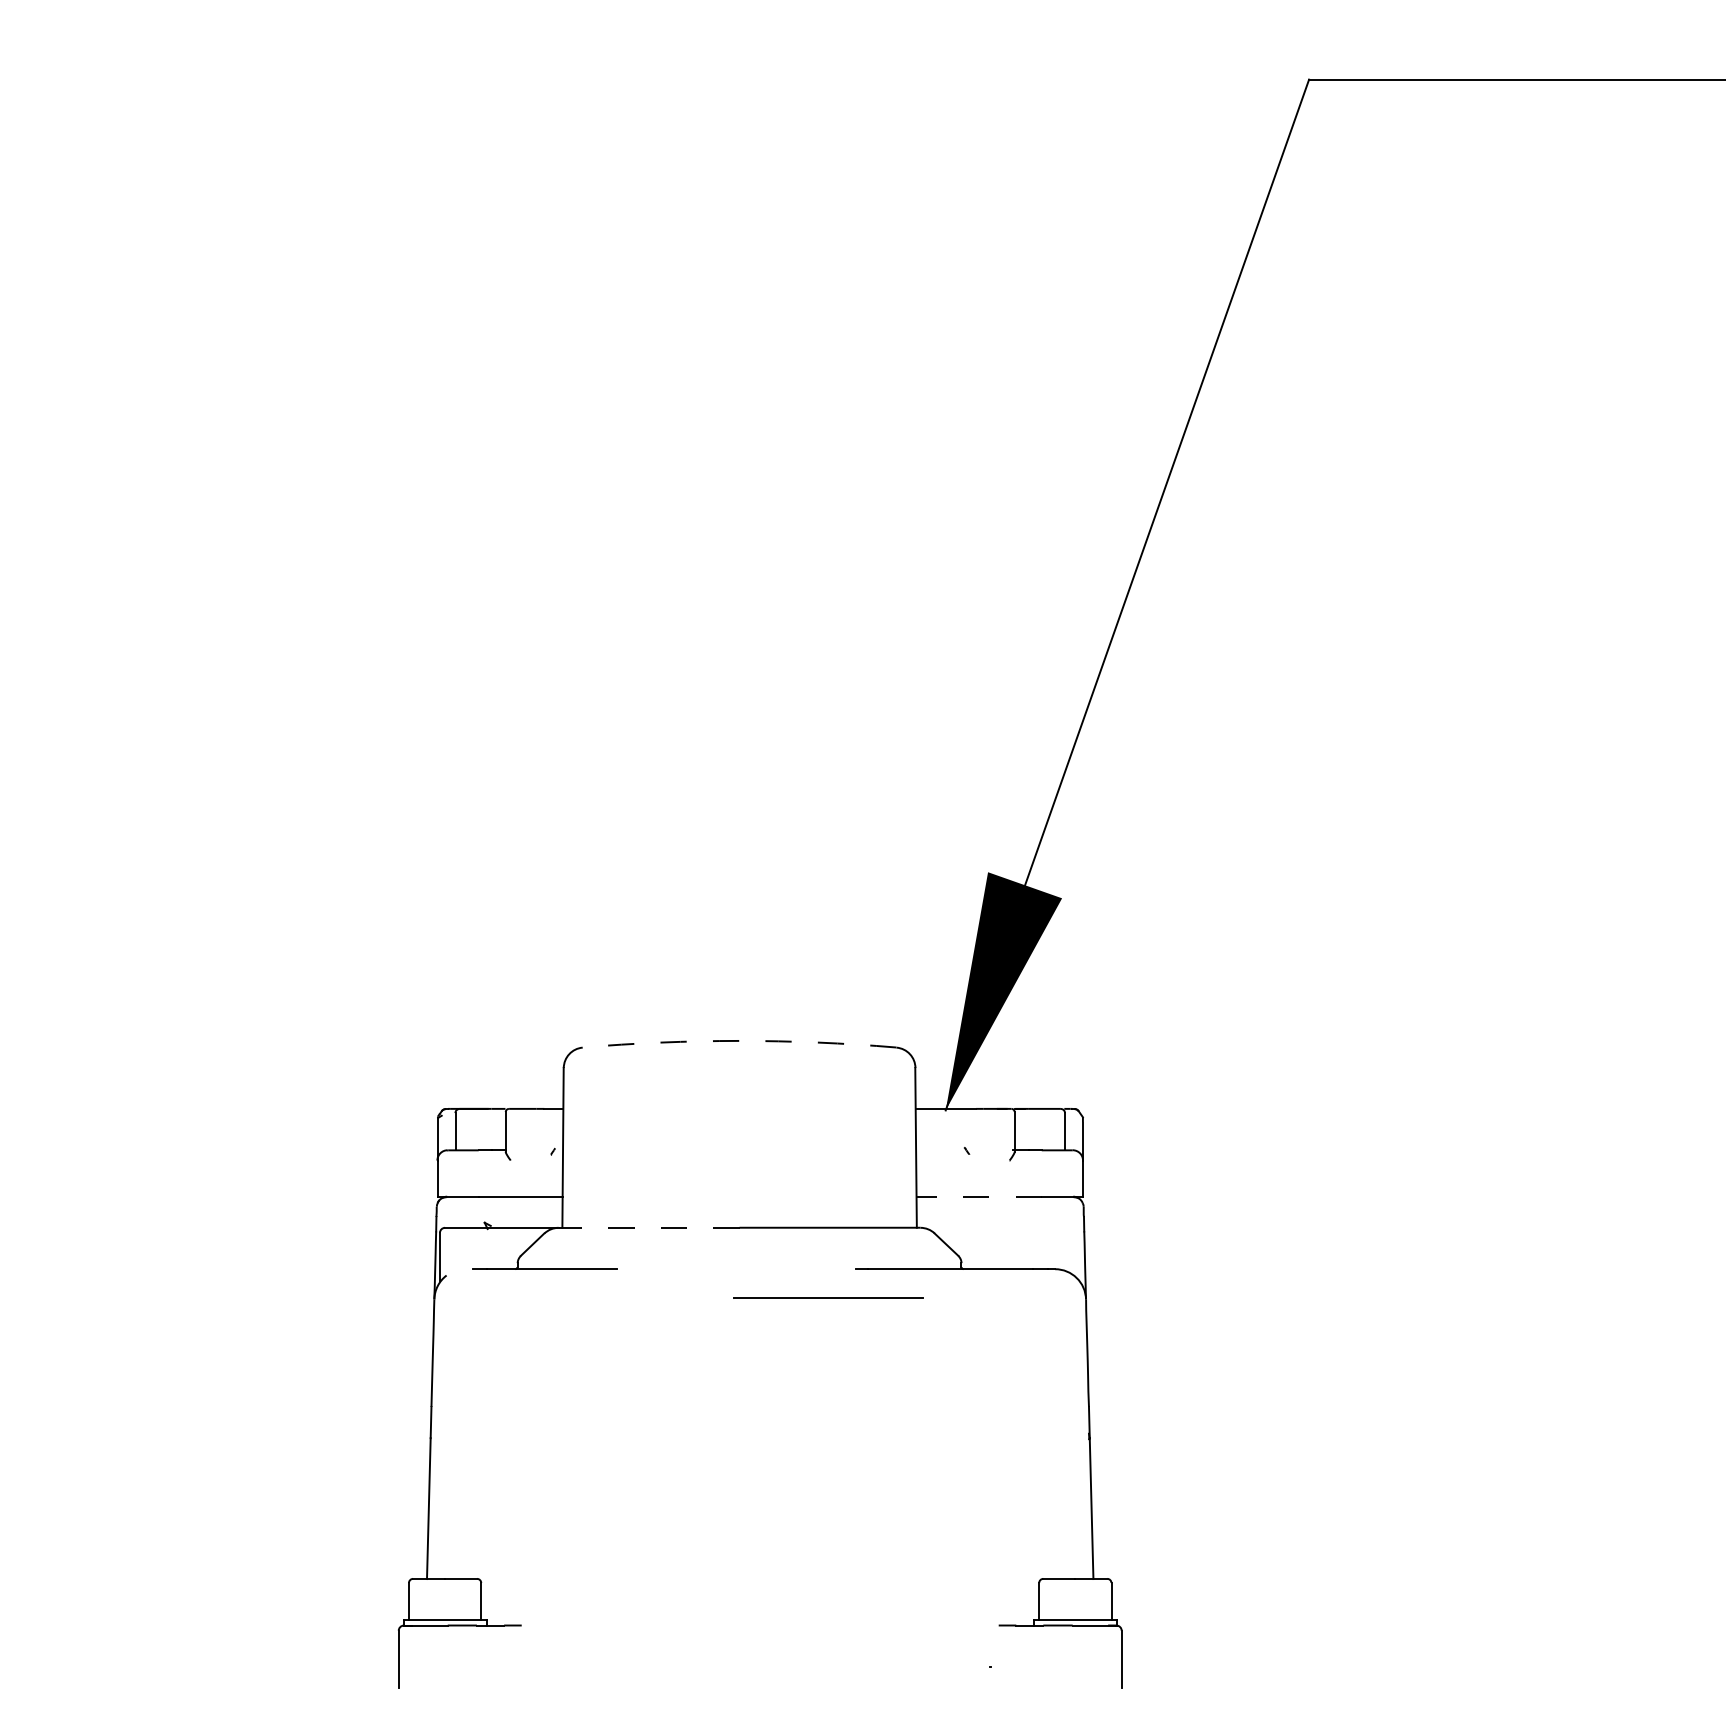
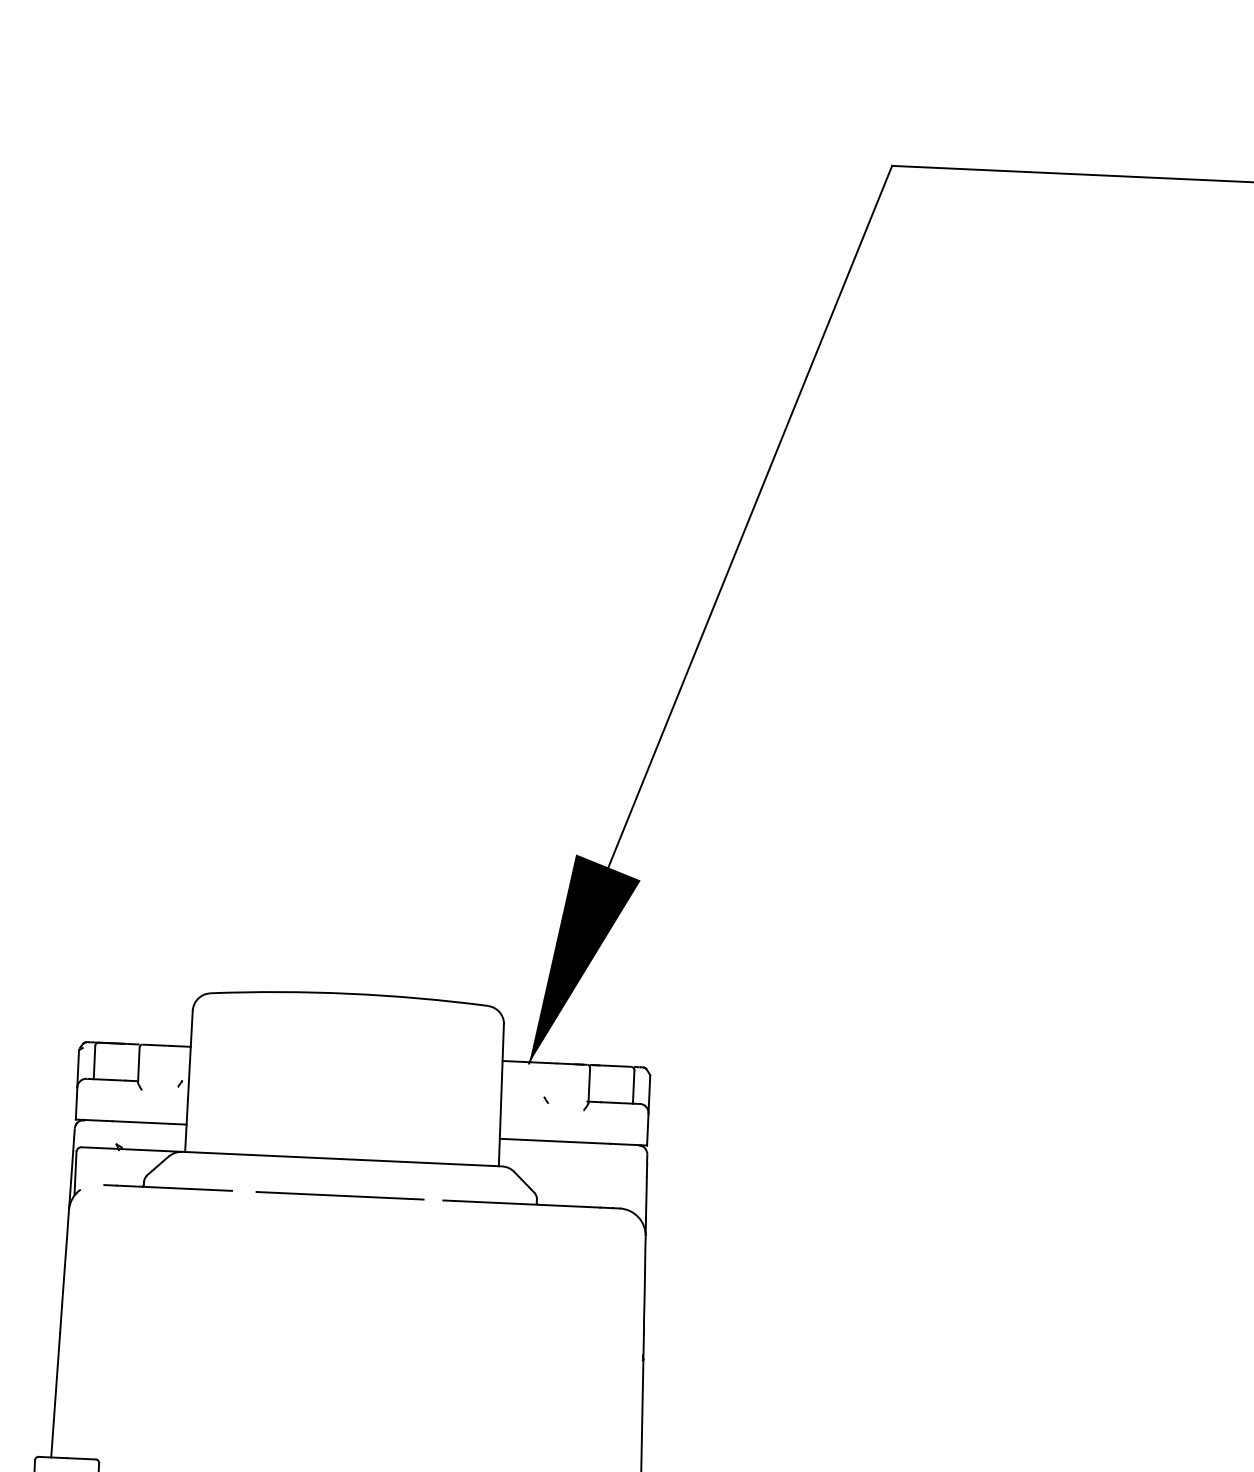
arc: (739, 1040) -> (349, 993), dashed -> solid
line: (979, 1196) -> (555, 1141), dashed -> solid
line: (648, 1227) -> (261, 1155), dashed -> solid
line: (828, 1297) -> (340, 1195), moved

